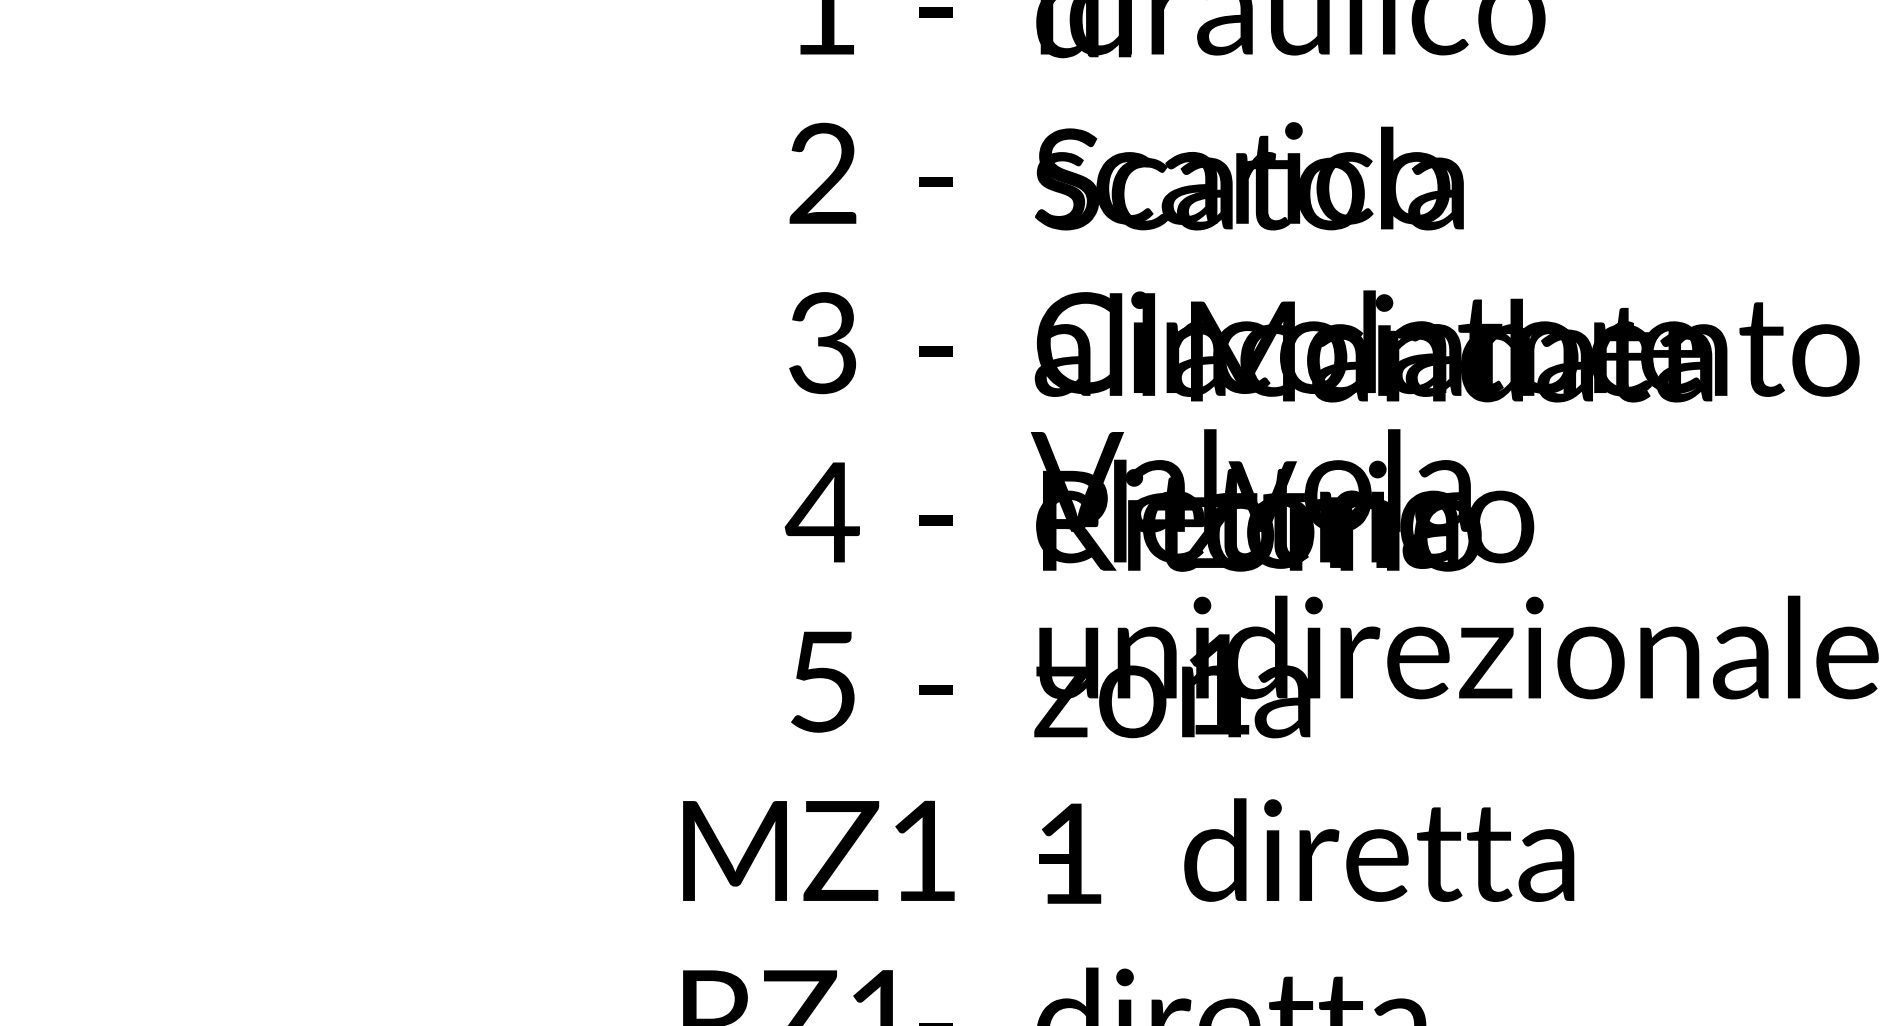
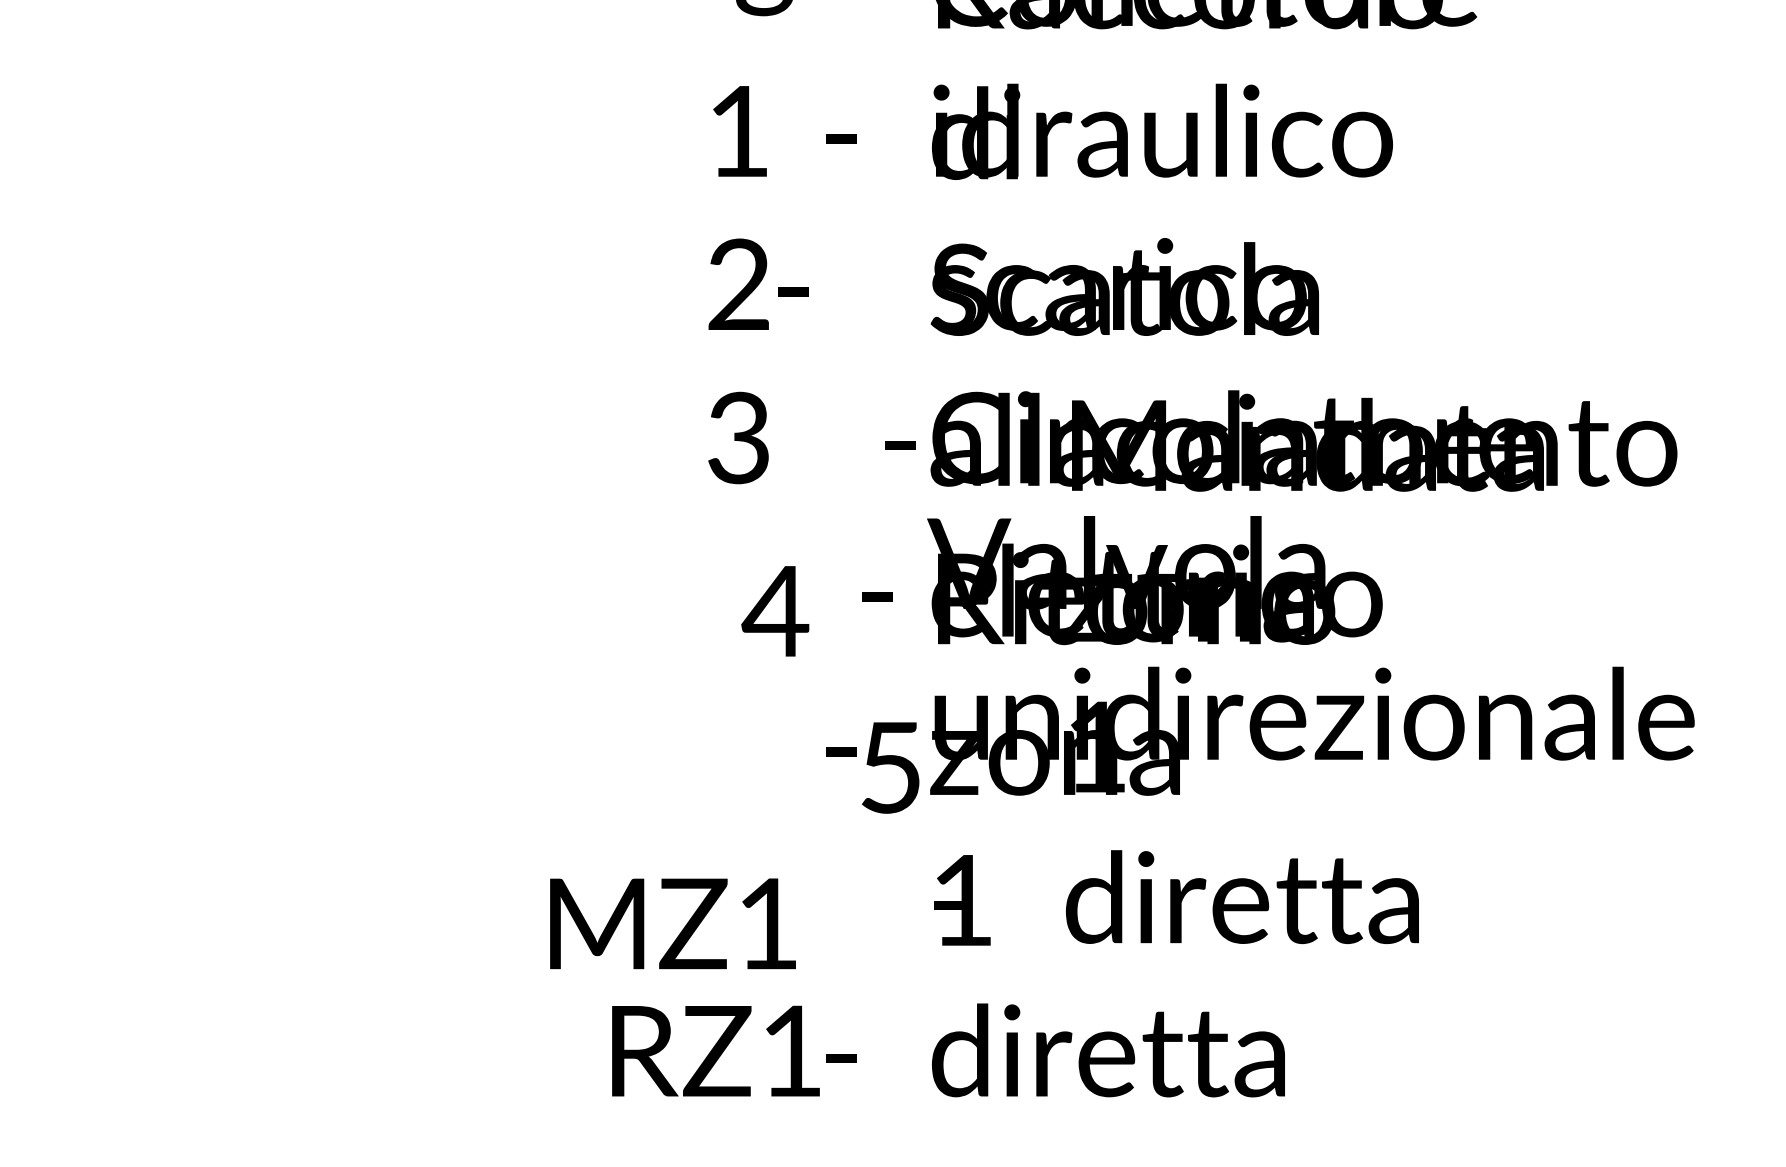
text: (936, 181) -> (793, 291), moved
text: (936, 351) -> (900, 445), moved
text: (822, 512) -> (775, 611), moved
text: (936, 520) -> (877, 596), moved
text: (822, 681) -> (890, 767), moved
text: (818, 850) -> (672, 923), moved

